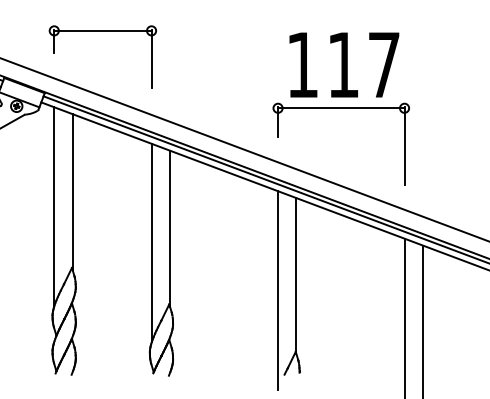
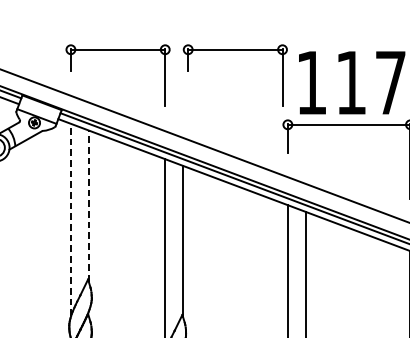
part: (223, 31) -> (234, 50), added
line: (72, 192) -> (88, 206), solid -> dashed
line: (54, 205) -> (71, 219), solid -> dashed

